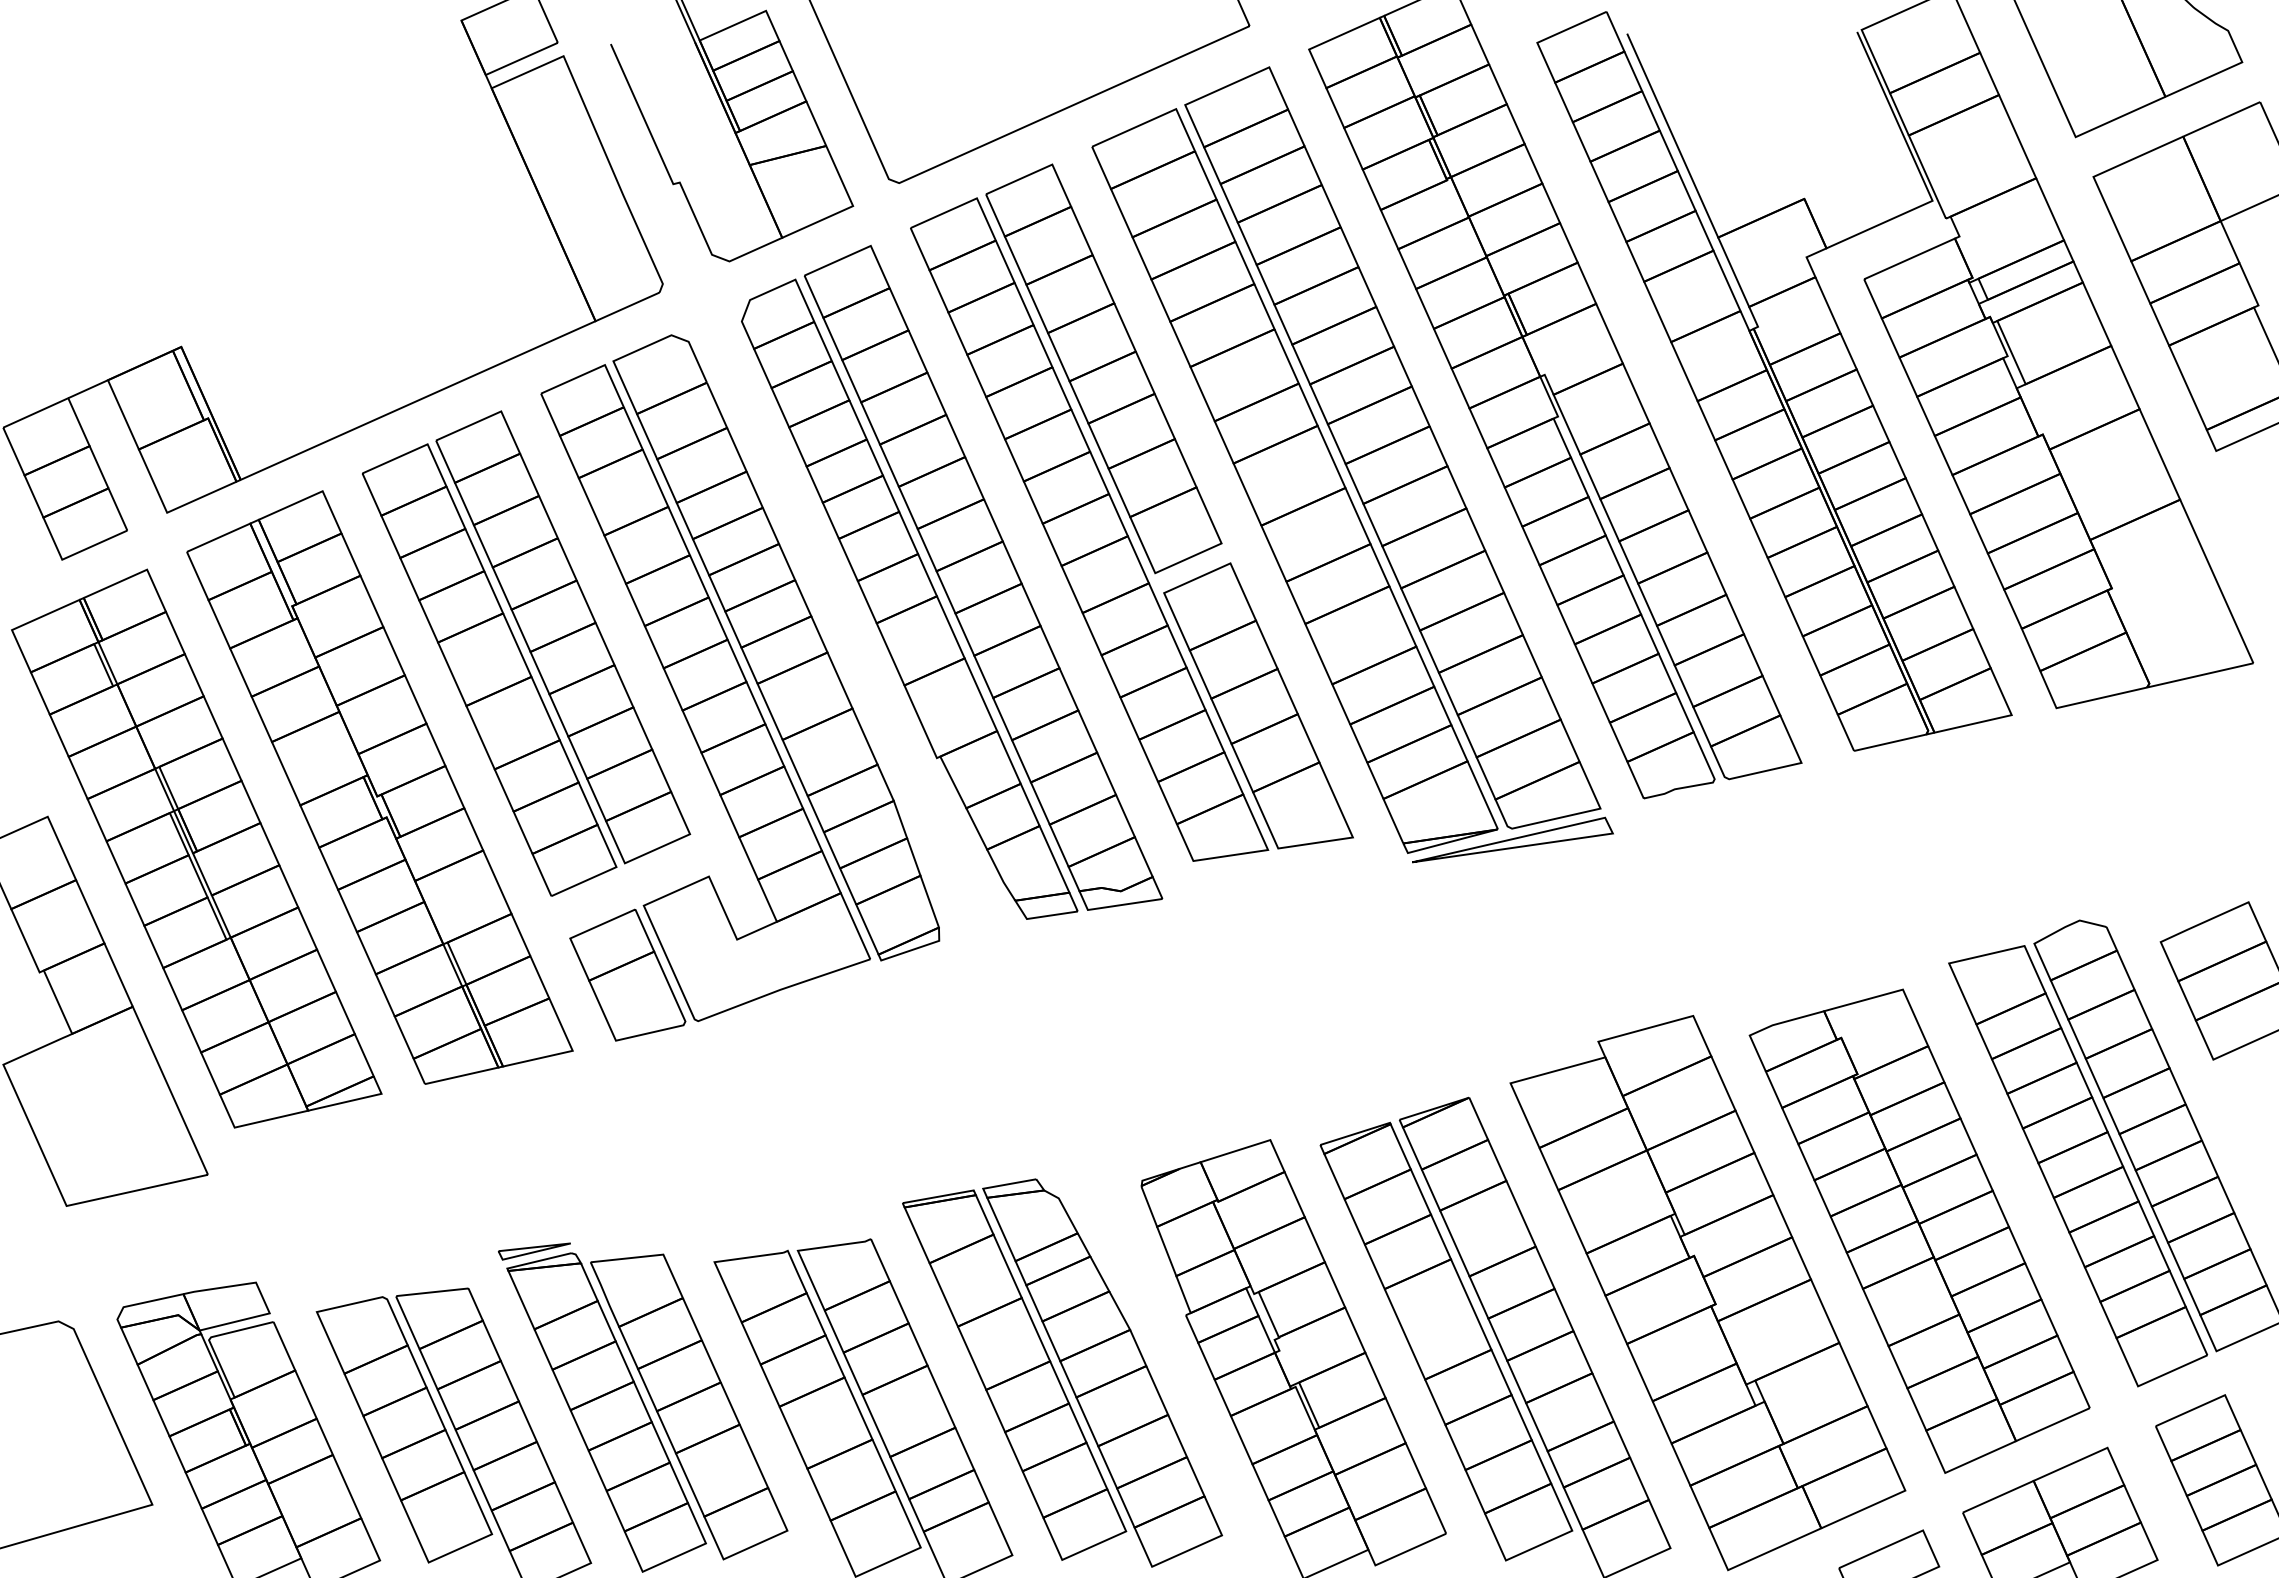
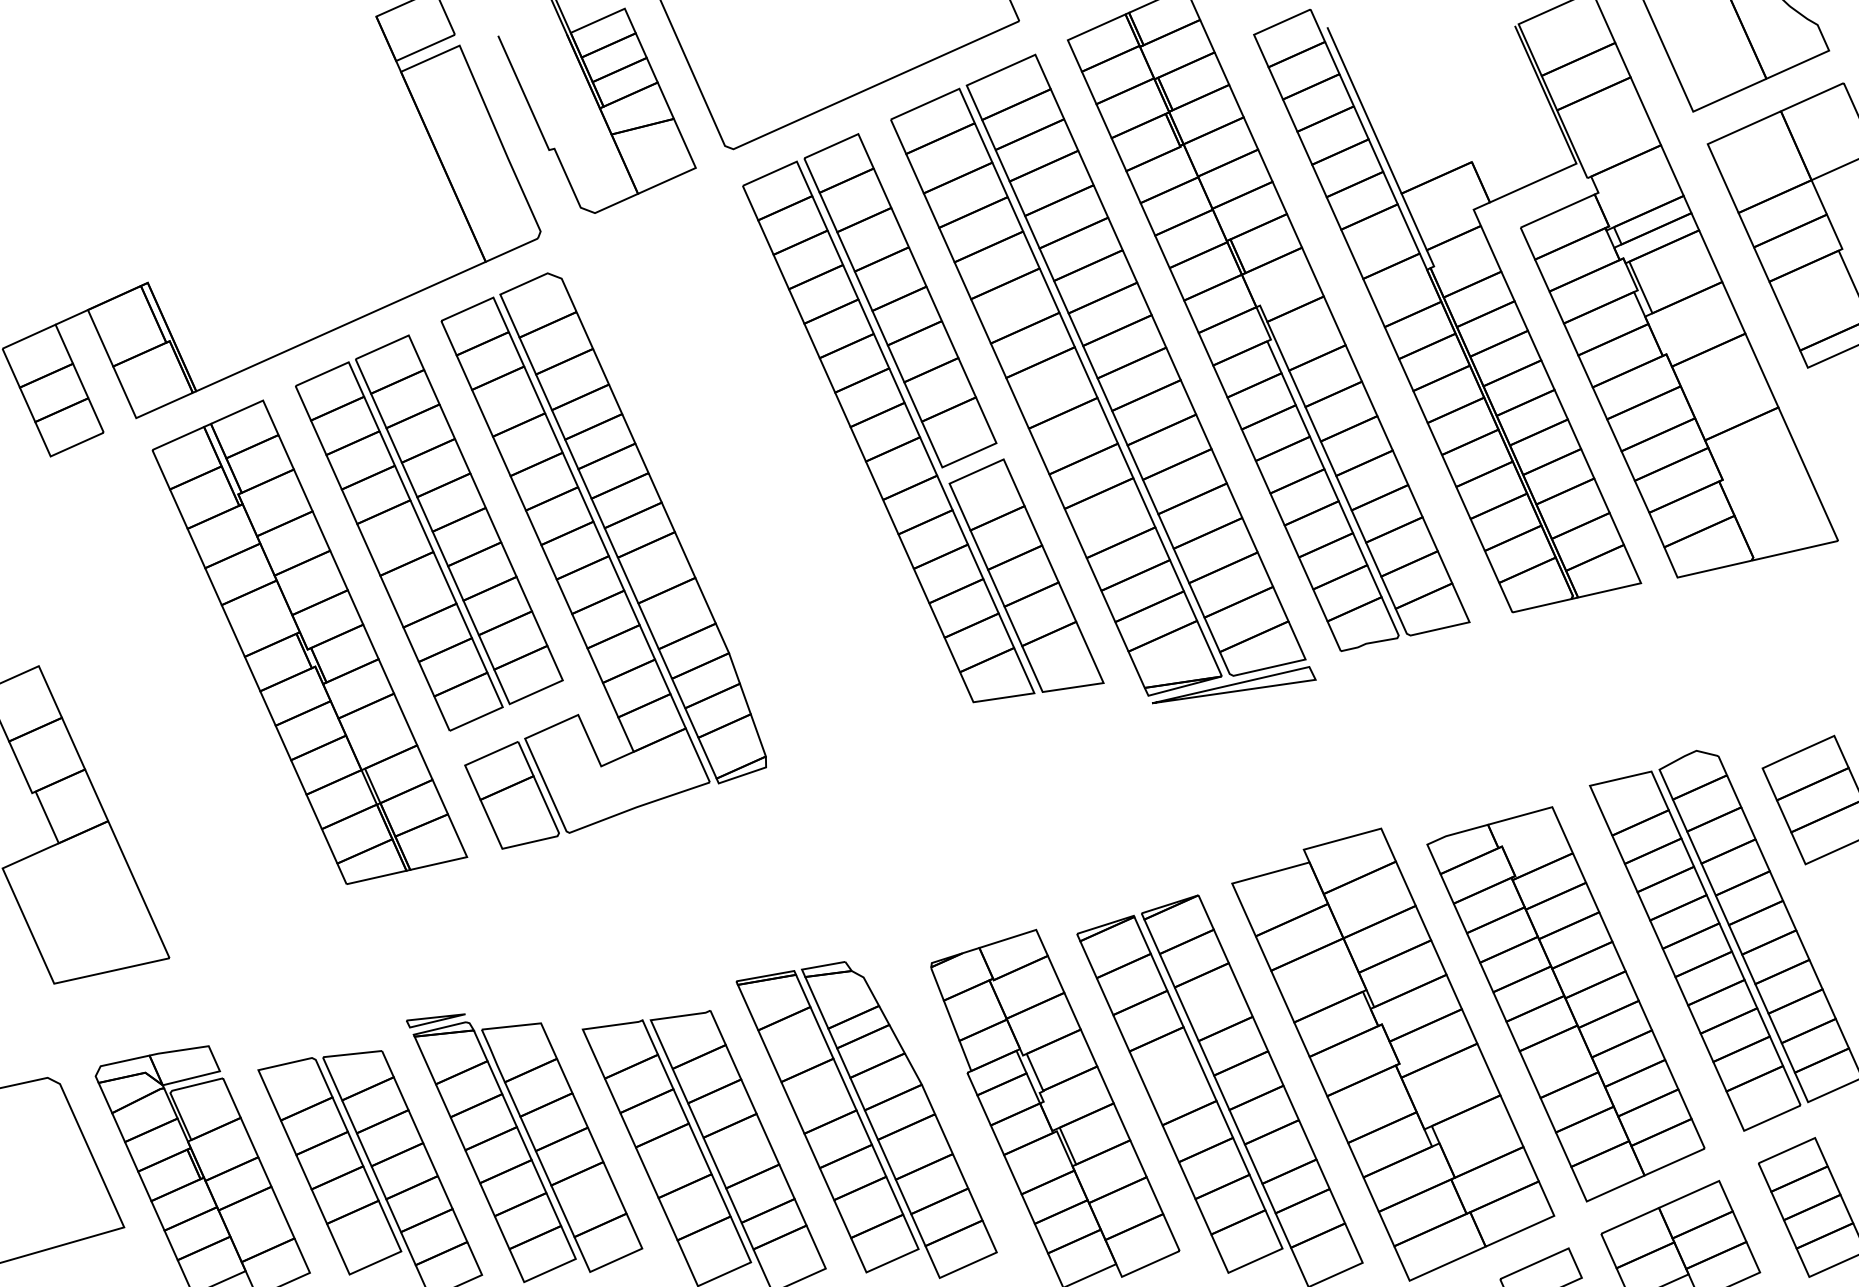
part: (952, 581) -> (776, 474), removed
part: (196, 848) -> (160, 692), removed

